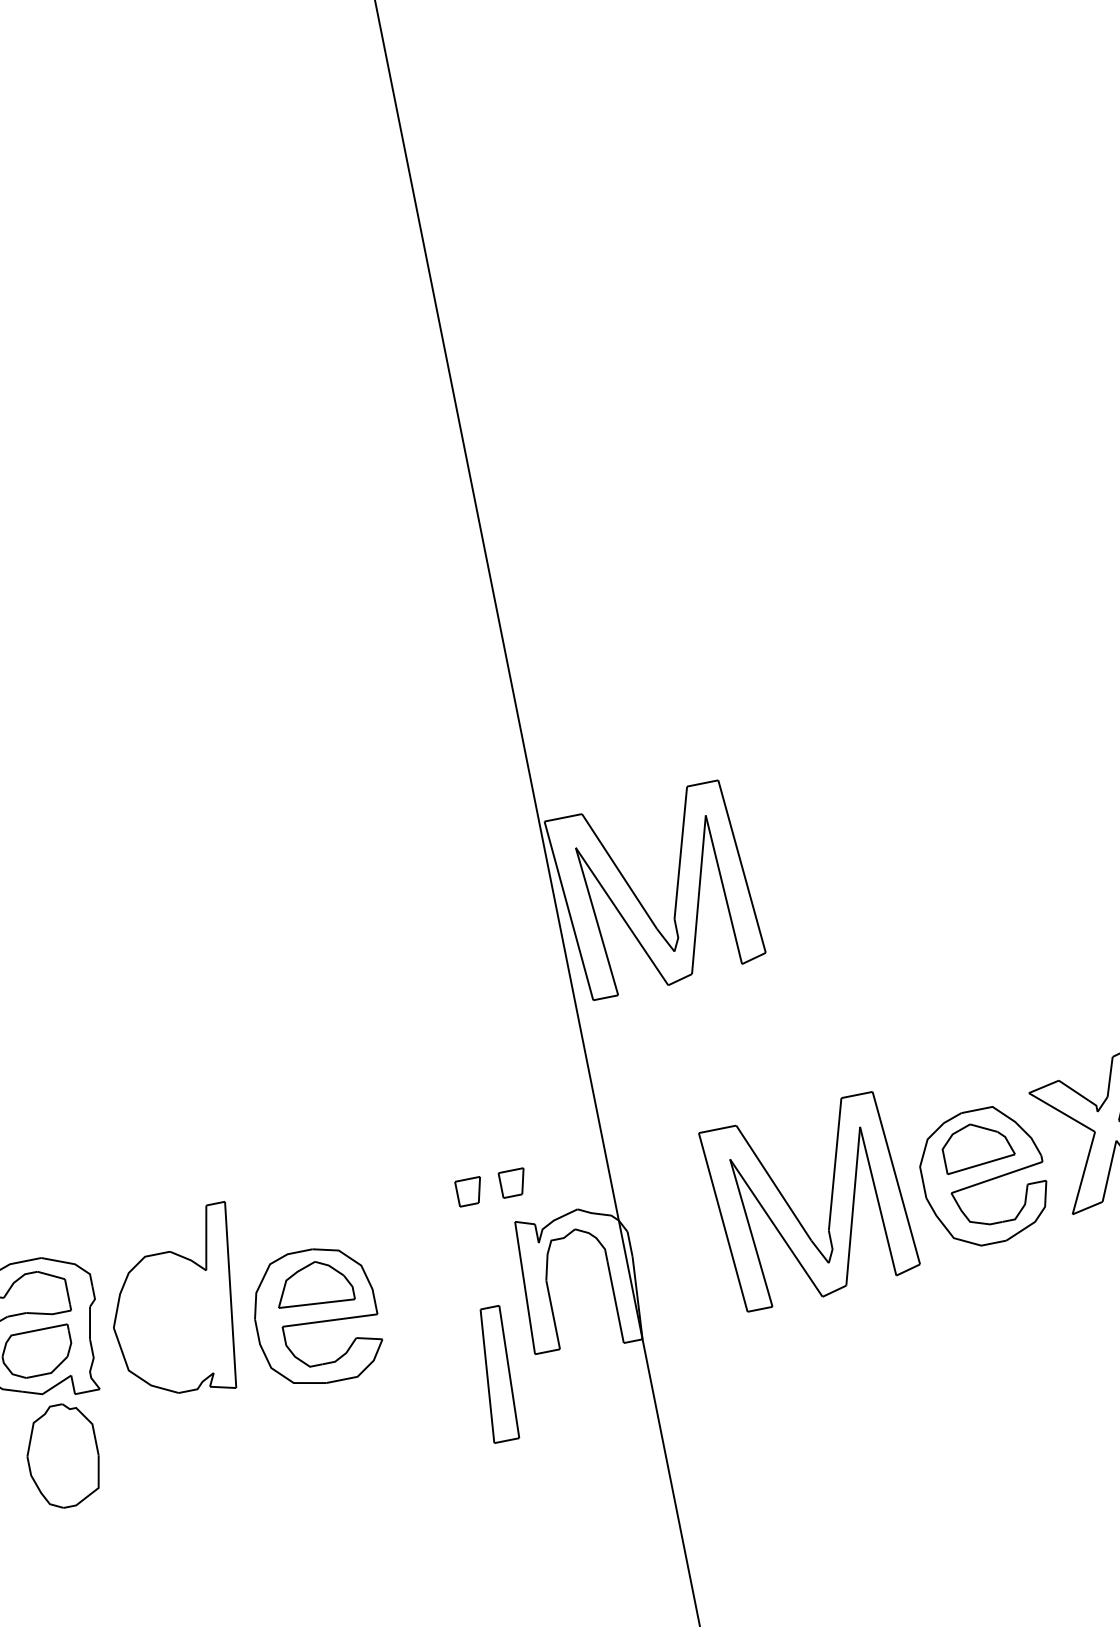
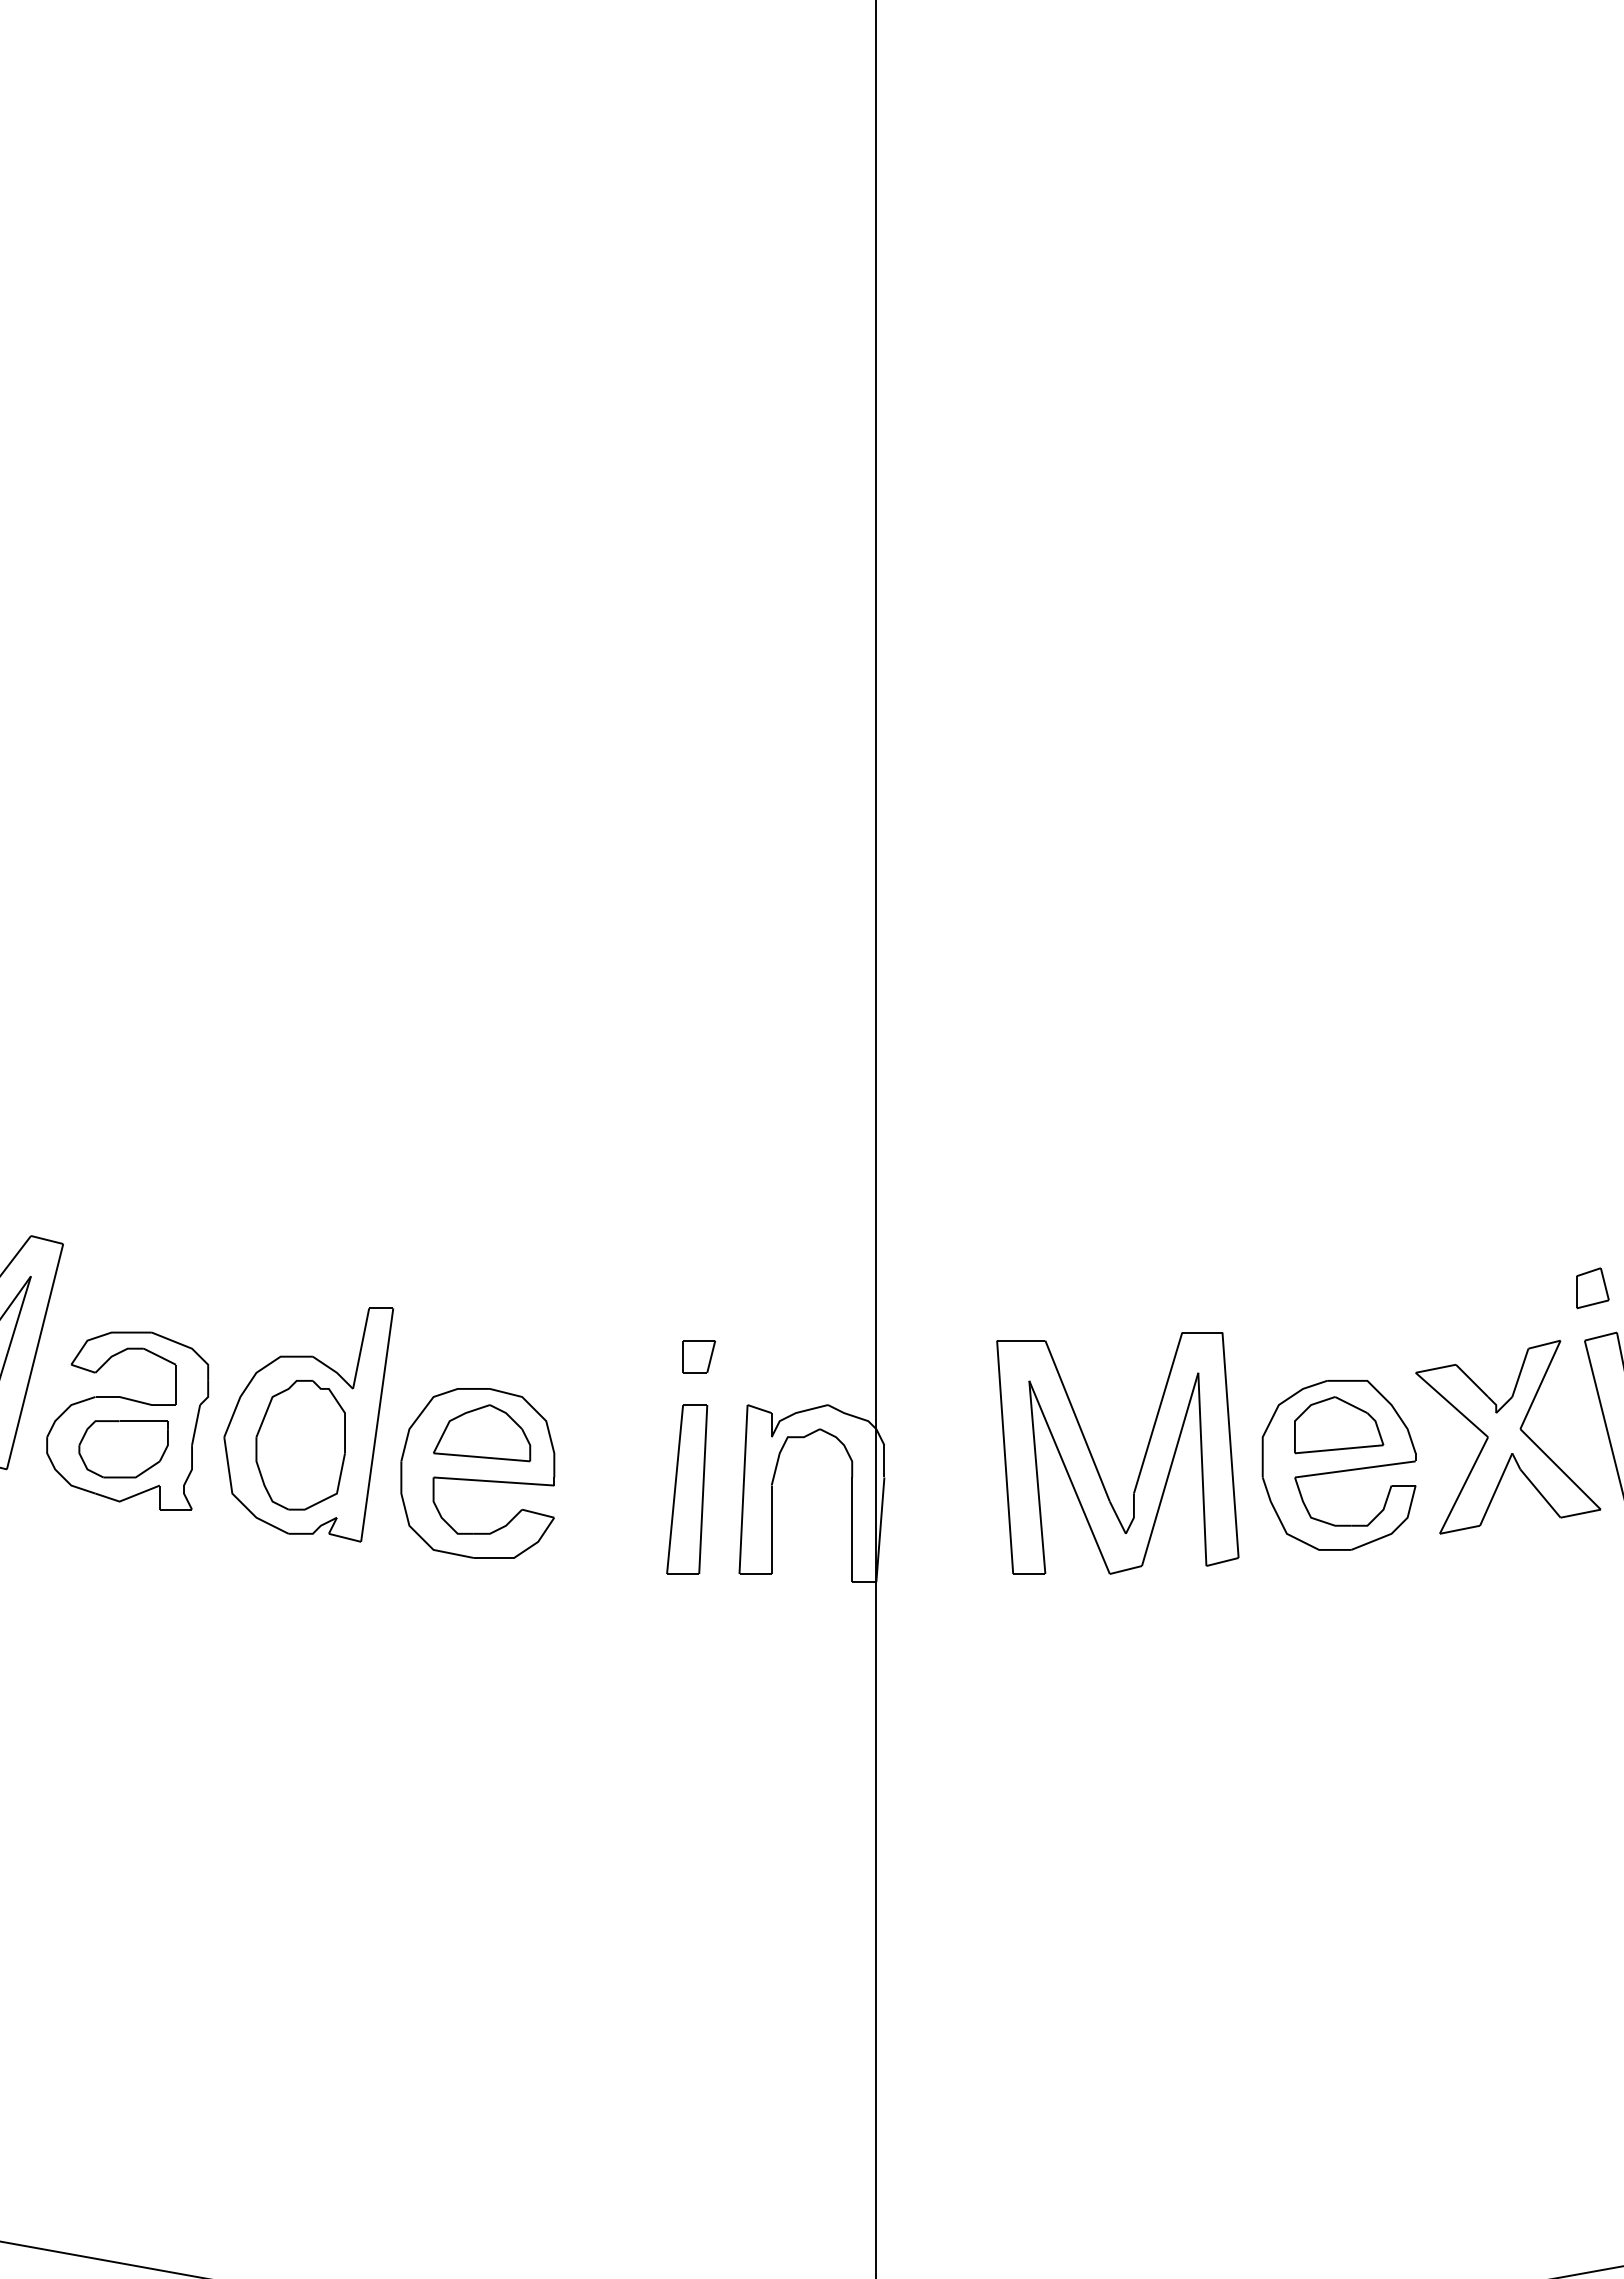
part: (639, 900) -> (981, 1038), removed
part: (513, 1182) -> (755, 1356), removed
part: (497, 1374) -> (687, 1489), moved
part: (62, 1456) -> (300, 1445), moved

